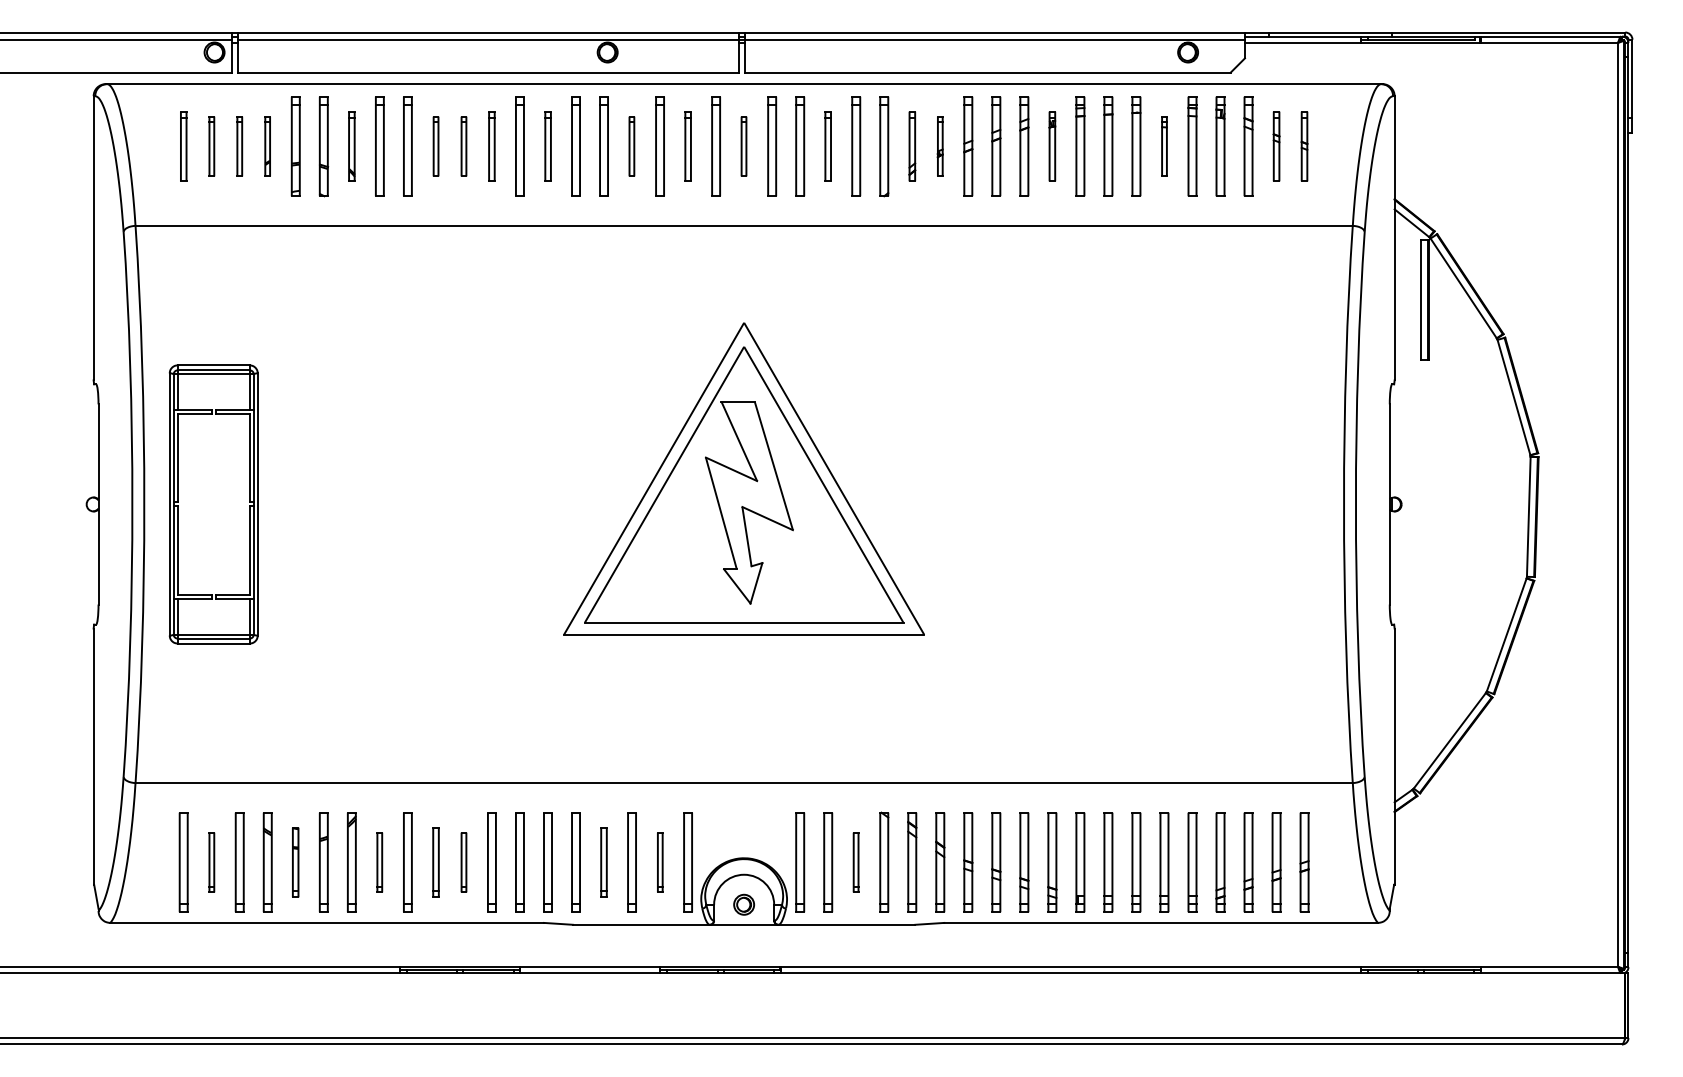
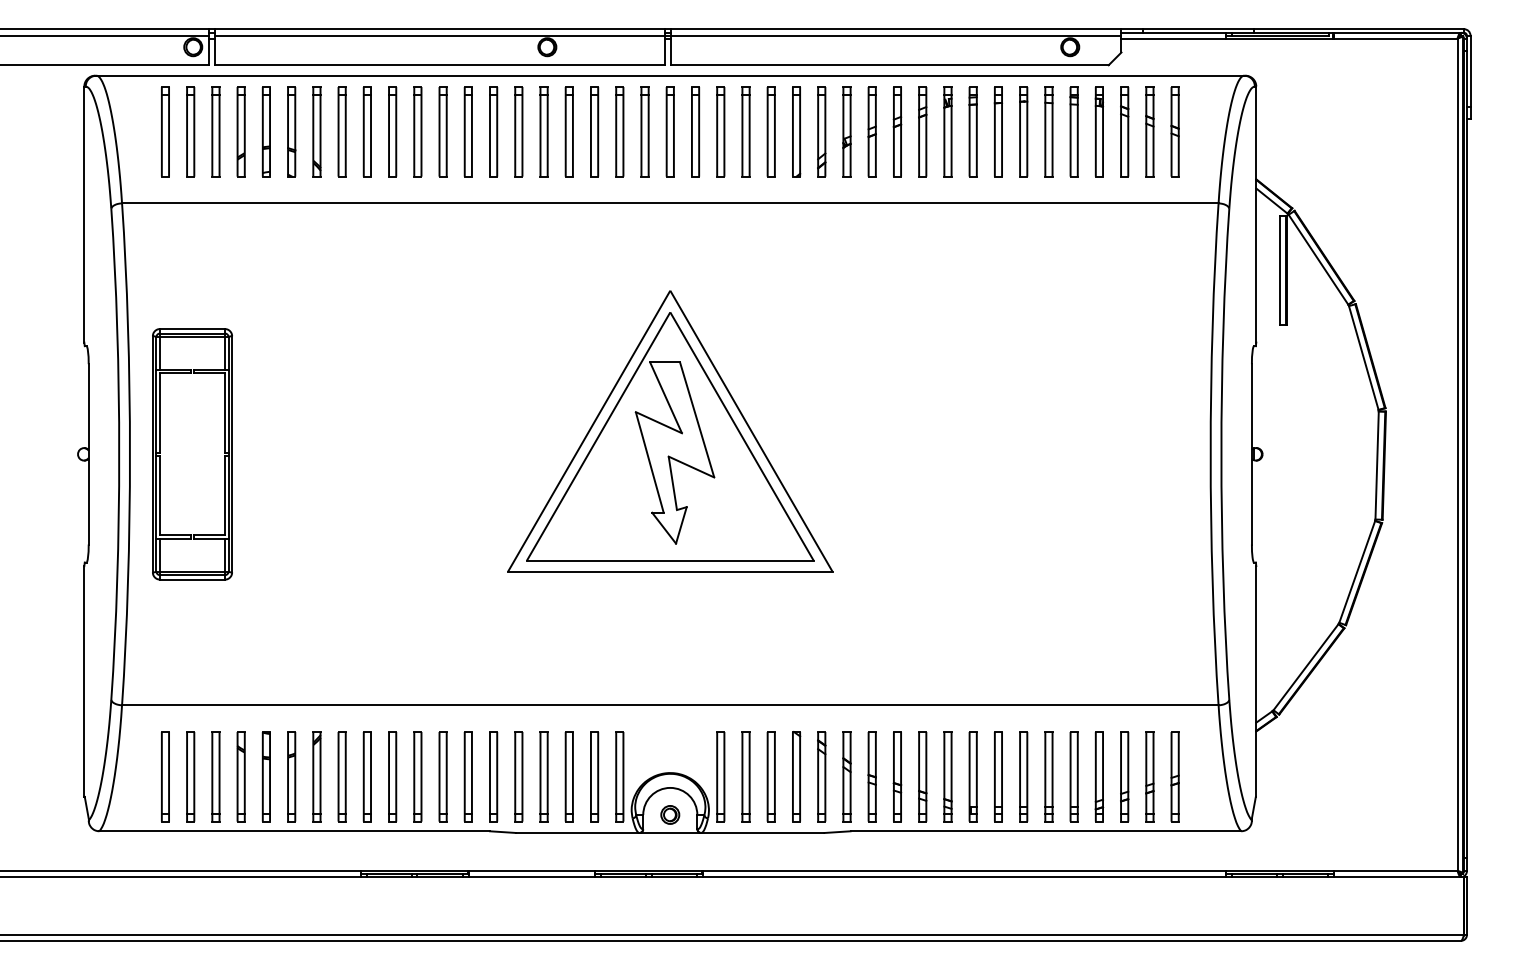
part: (183, 146) -> (165, 131), size x1.43
part: (211, 146) -> (190, 131), size x1.67
part: (239, 146) -> (215, 131), size x1.67
part: (267, 146) -> (240, 131), size x1.67
part: (351, 146) -> (316, 131), size x1.43
part: (435, 146) -> (392, 131), size x1.67
part: (463, 146) -> (417, 131), size x1.67
part: (491, 146) -> (442, 131), size x1.43
part: (547, 146) -> (493, 131), size x1.43
part: (631, 146) -> (568, 131), size x1.67
part: (687, 146) -> (619, 131), size x1.43
part: (743, 146) -> (669, 131), size x1.67
part: (827, 146) -> (745, 131), size x1.43
part: (911, 146) -> (821, 131), size x1.43
part: (939, 146) -> (846, 131), size x1.67
part: (1051, 146) -> (947, 131), size x1.43
part: (1163, 146) -> (1048, 131), size x1.67
part: (1276, 146) -> (1149, 131), size x1.43
part: (1303, 146) -> (1174, 131), size x1.43
part: (211, 862) -> (190, 776), size x1.67
part: (294, 862) -> (265, 776), size x1.43
part: (379, 862) -> (341, 776), size x1.67
part: (435, 862) -> (392, 776), size x1.43
part: (463, 862) -> (417, 776), size x1.67
part: (603, 862) -> (543, 776), size x1.43
part: (659, 862) -> (594, 776), size x1.67
part: (855, 862) -> (770, 776), size x1.67

